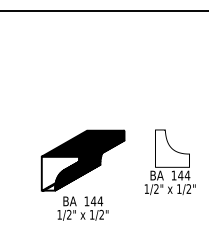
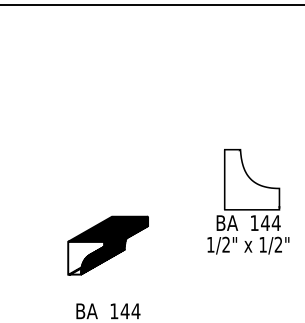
part: (82, 160) -> (107, 245), size x0.6
text: (169, 162) -> (247, 202), moved

